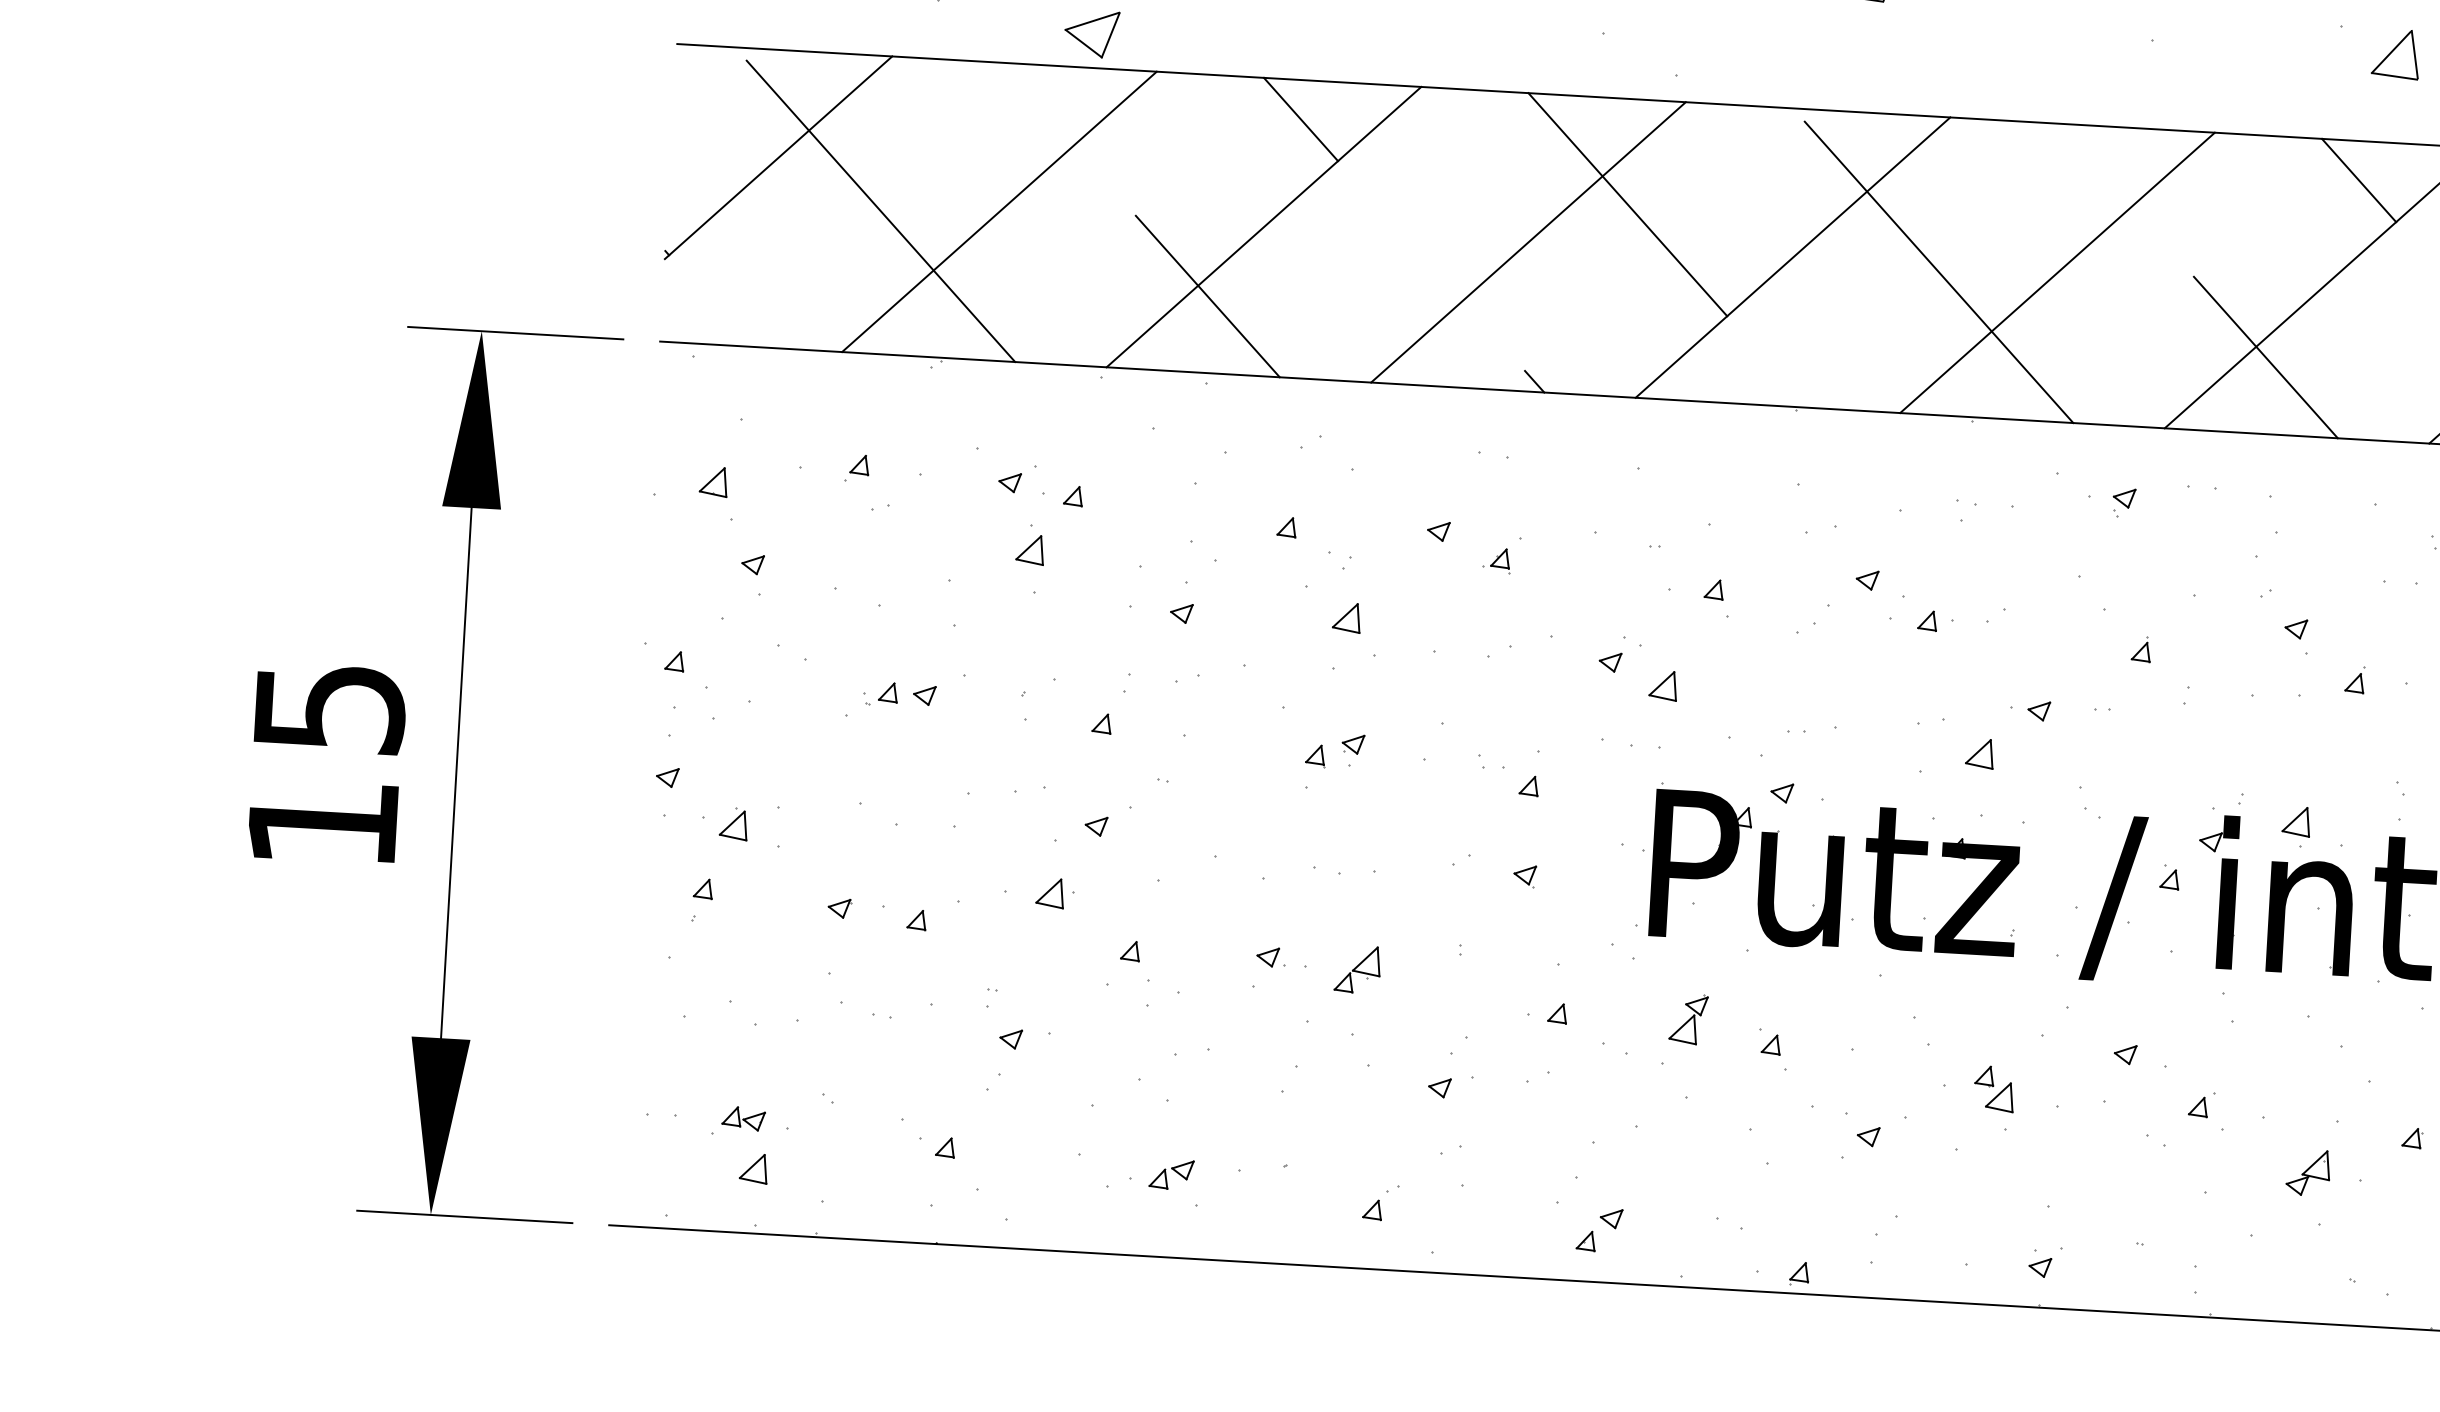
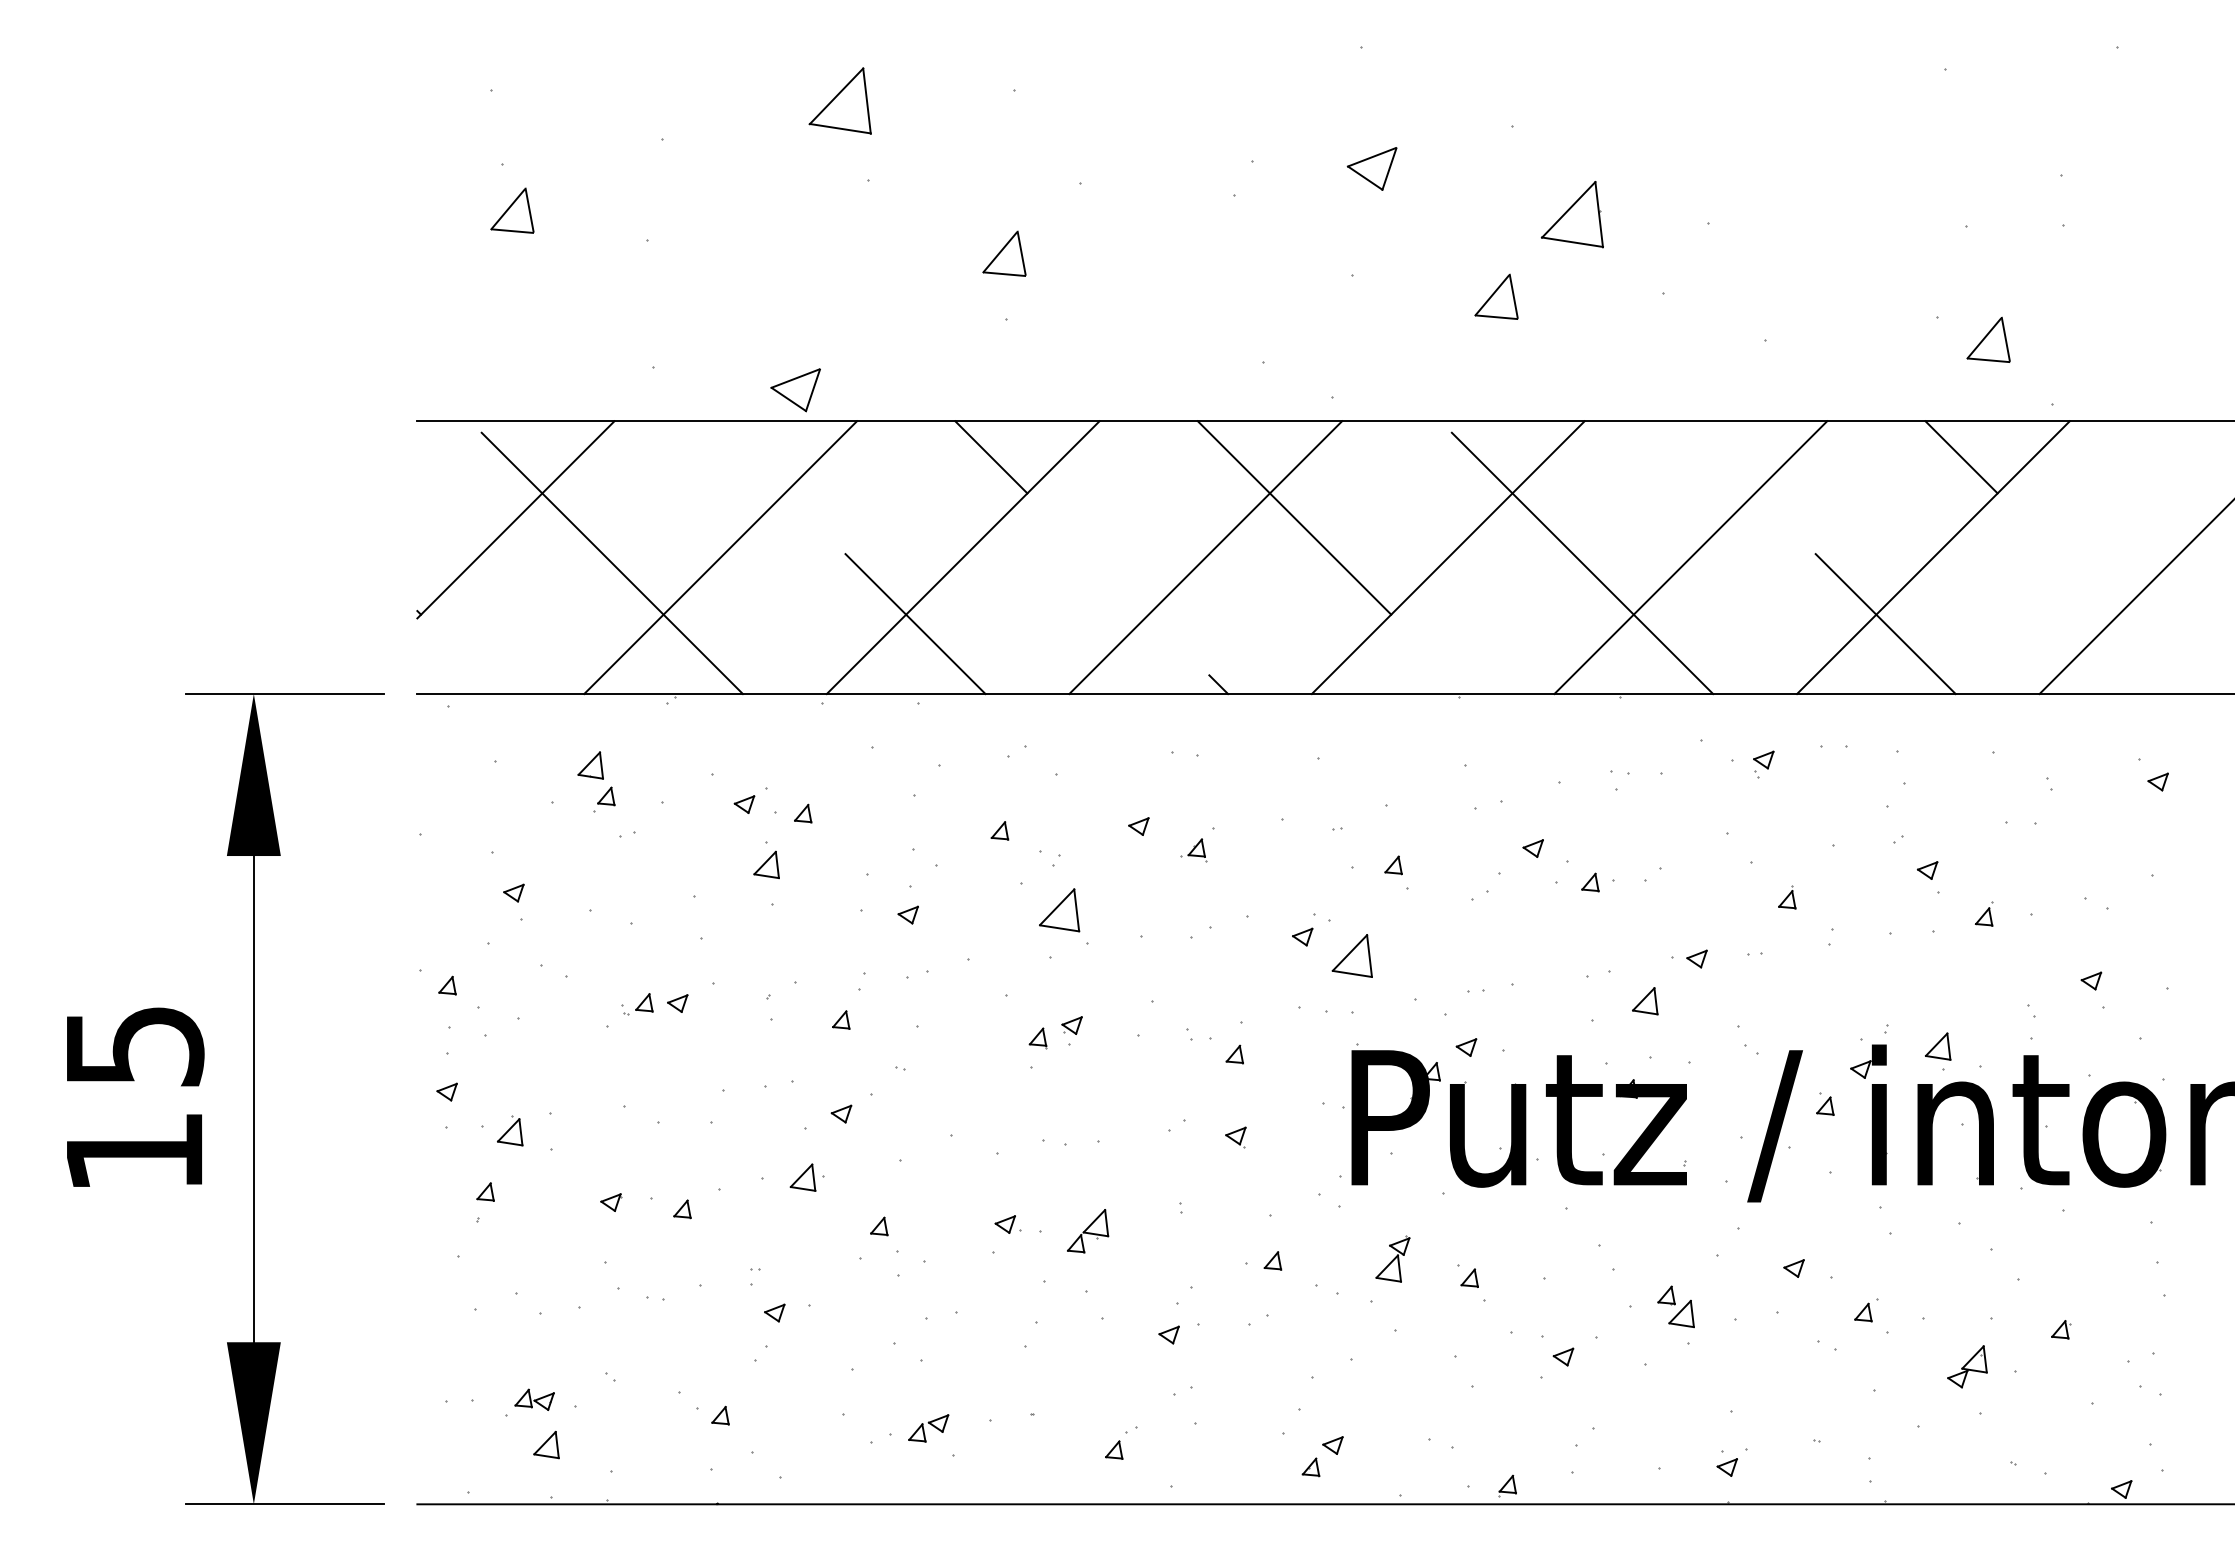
part: (713, 481) -> (590, 765), moved
part: (1346, 618) -> (1059, 910), size x1.6
part: (1663, 685) -> (1352, 955), size x1.6

